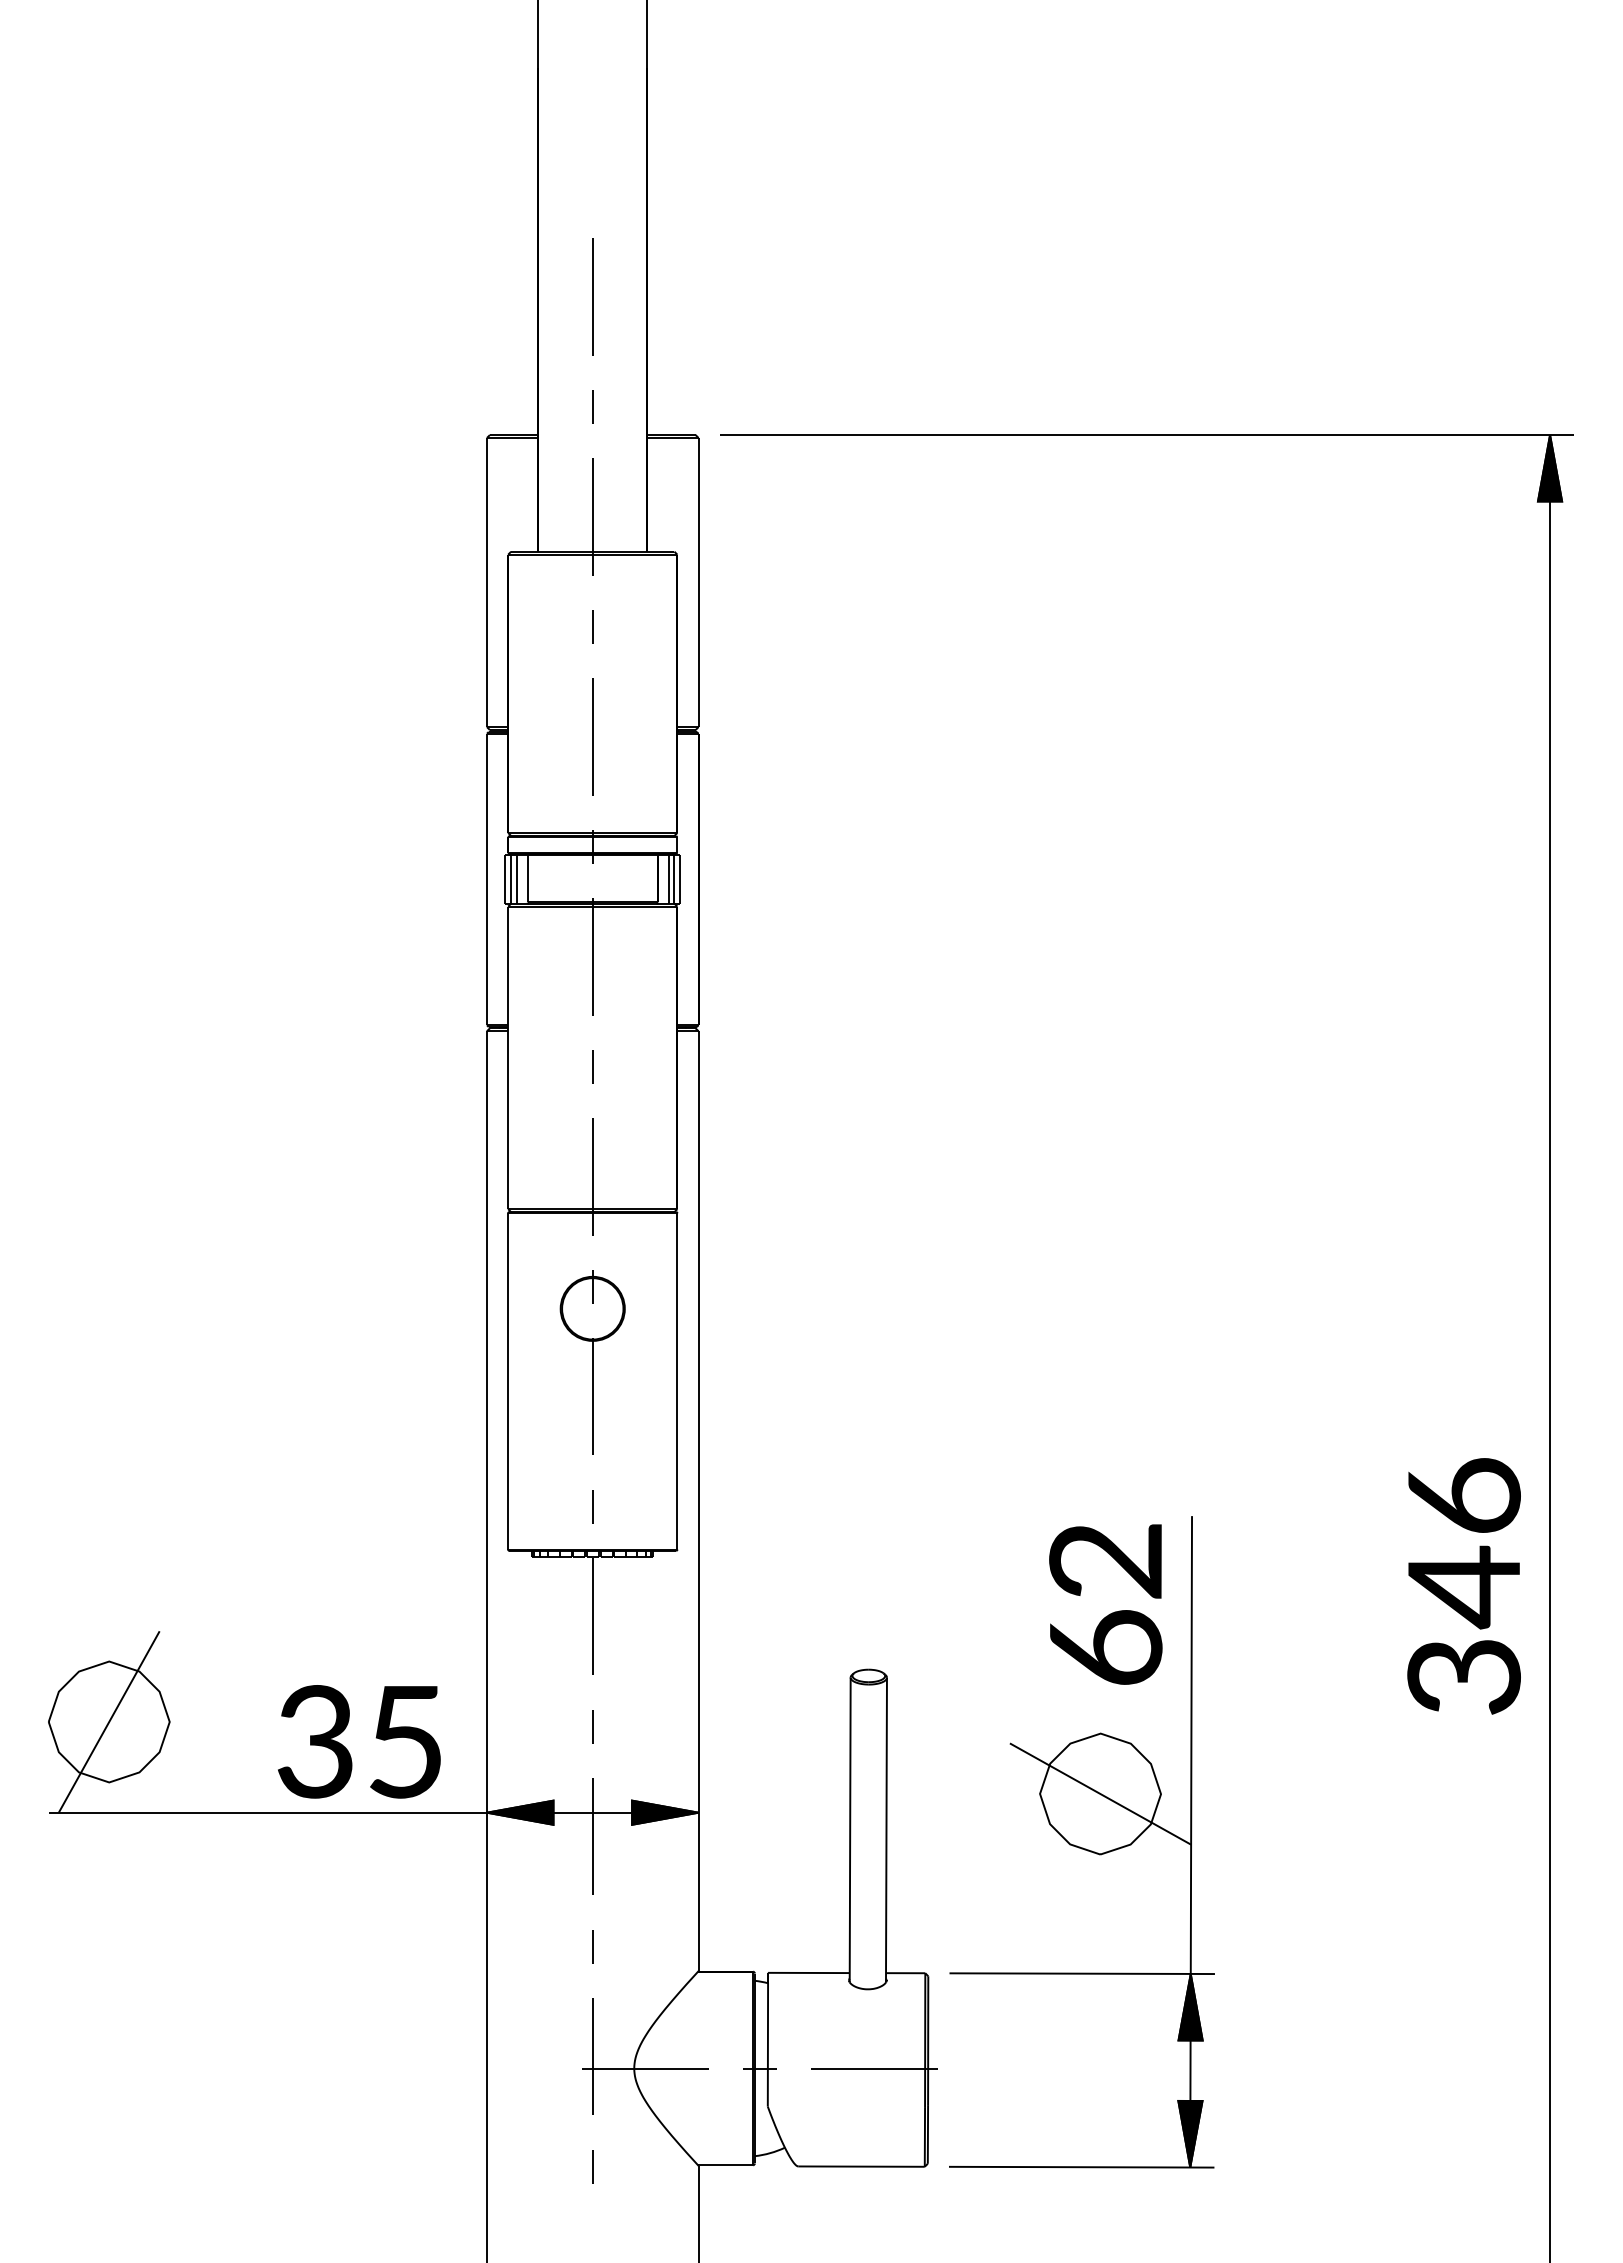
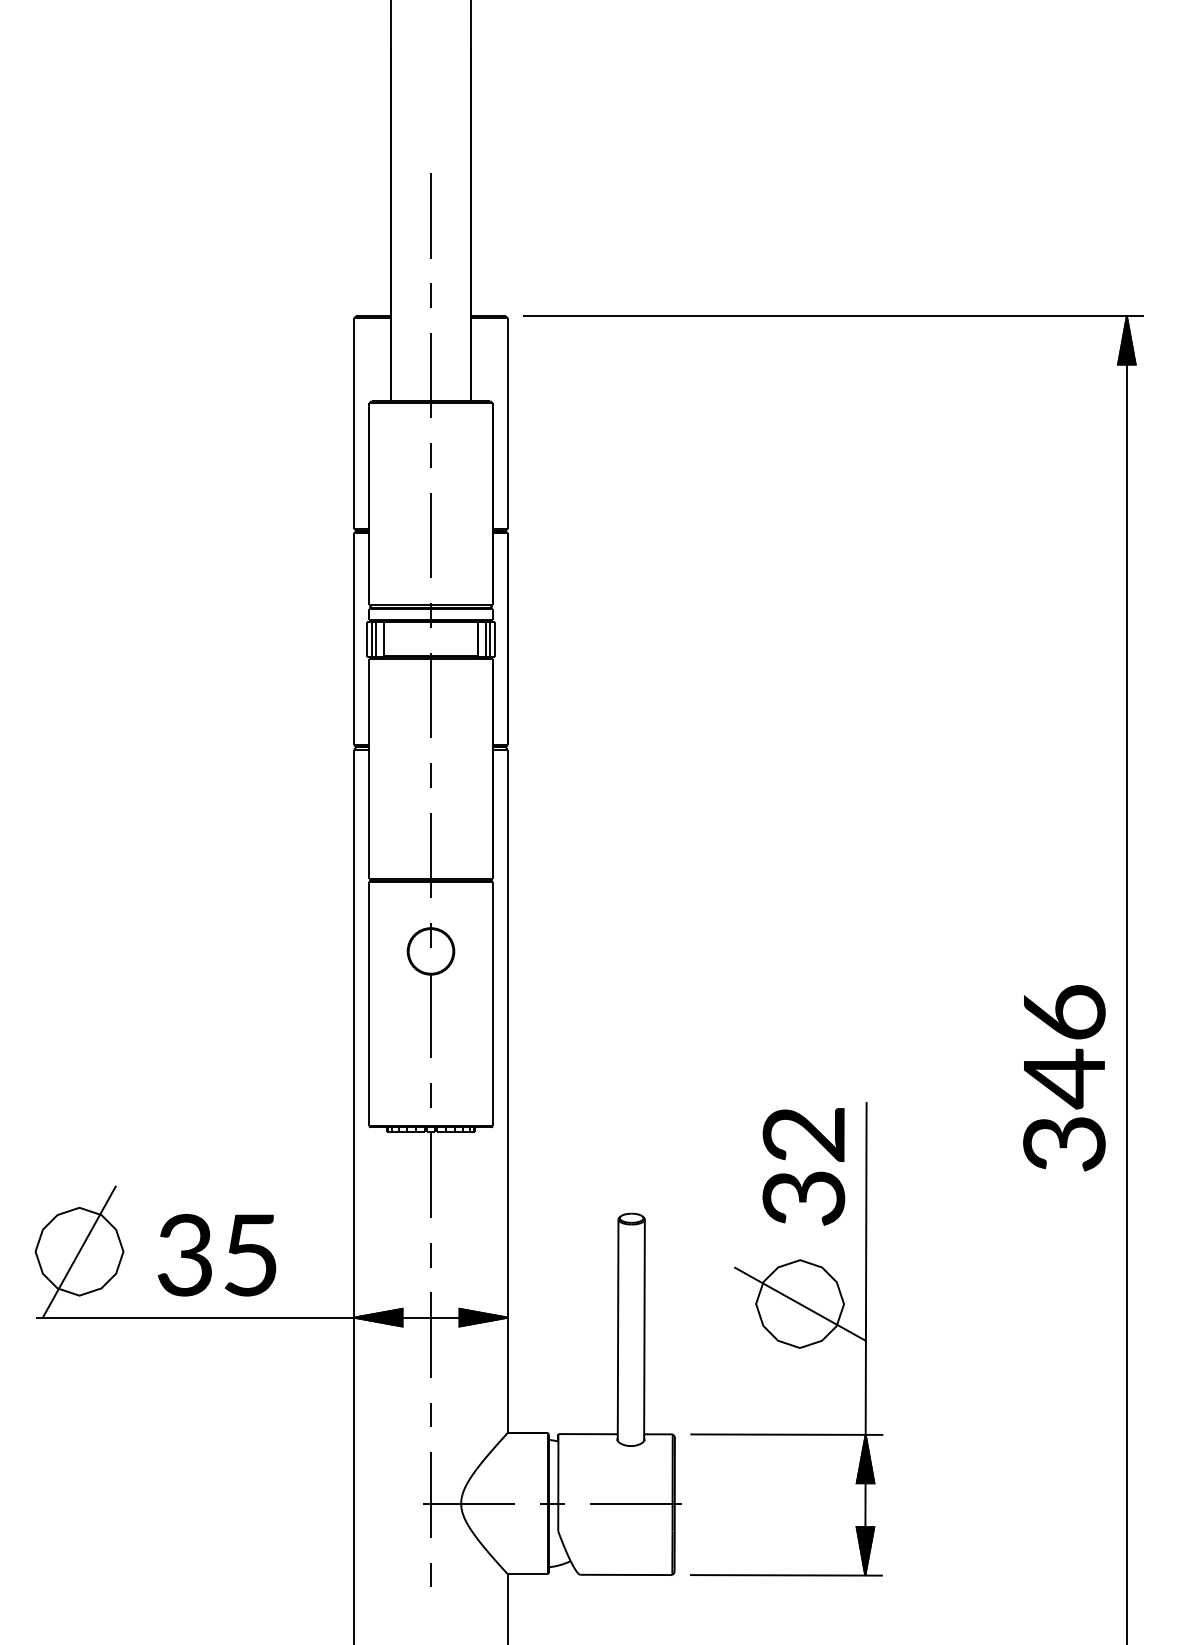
text: (1463, 1586) -> (1063, 1078), moved
text: (1105, 1648) -> (803, 1198), 6 -> 3
text: (359, 1741) -> (217, 1255), moved

